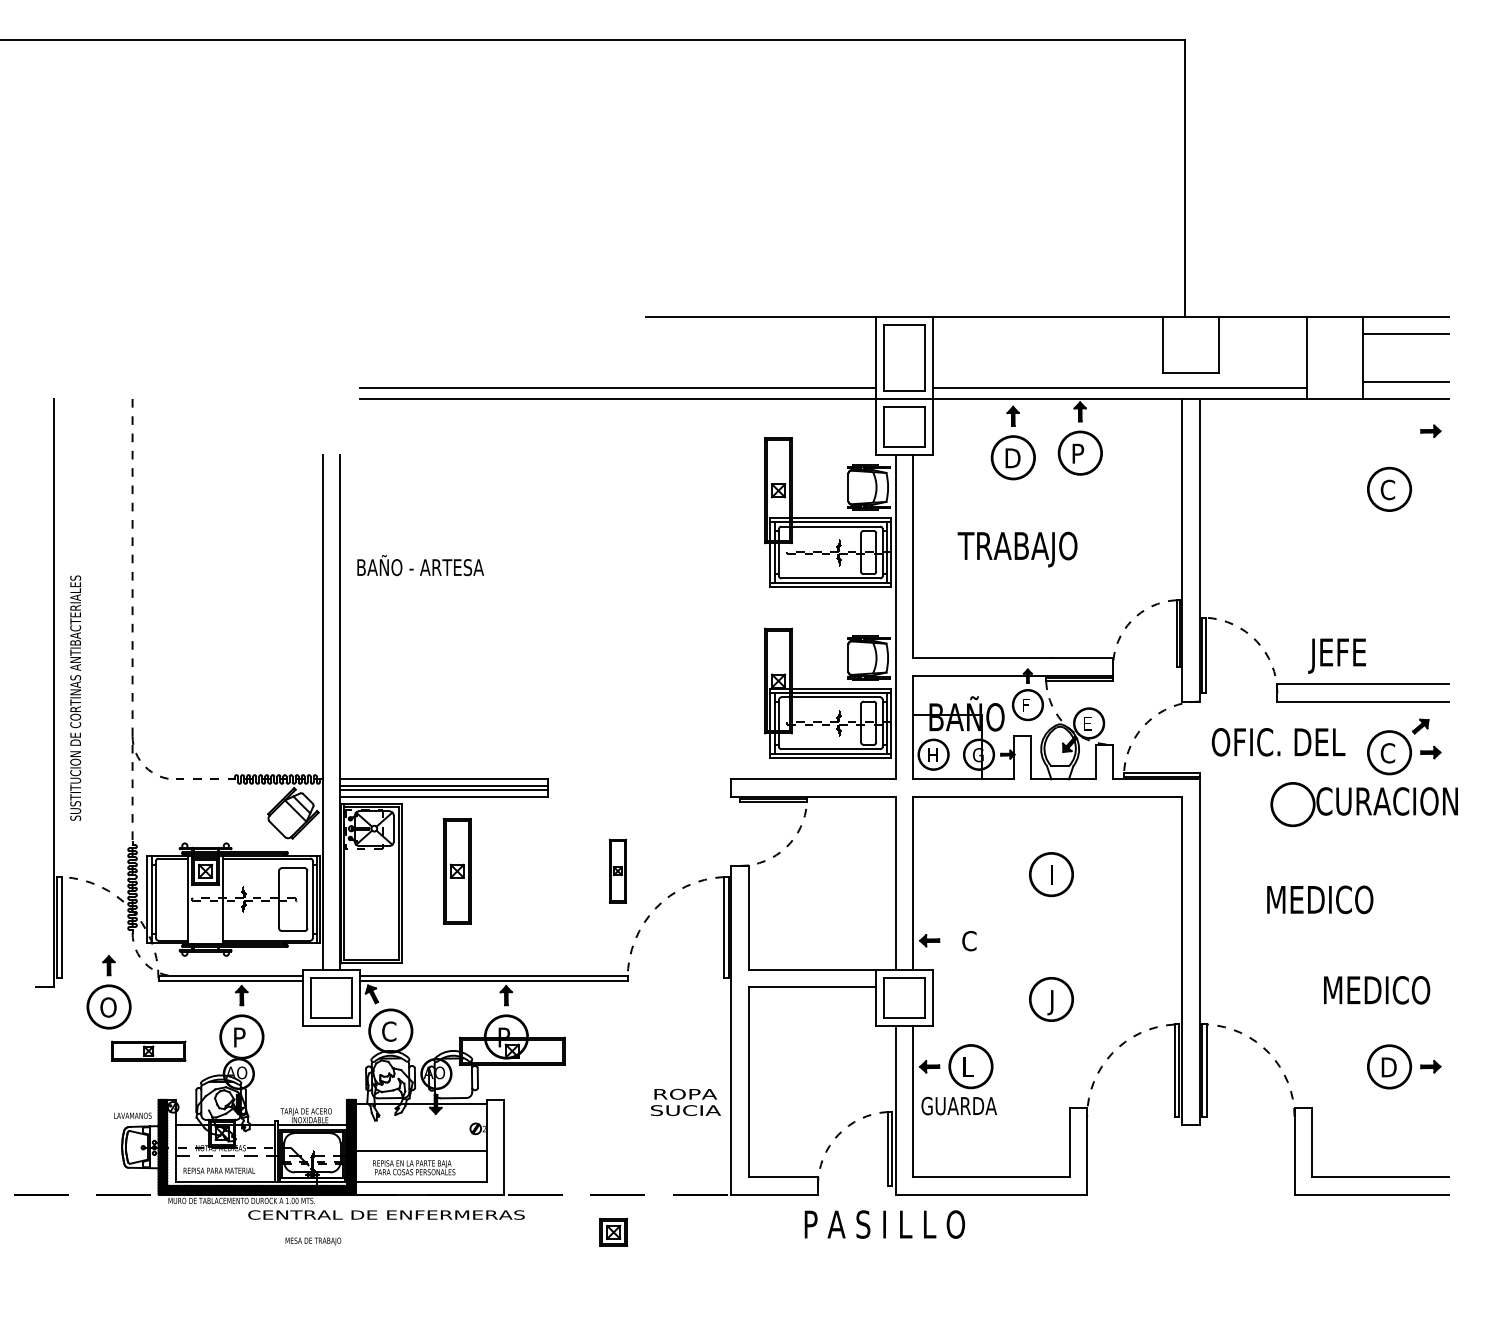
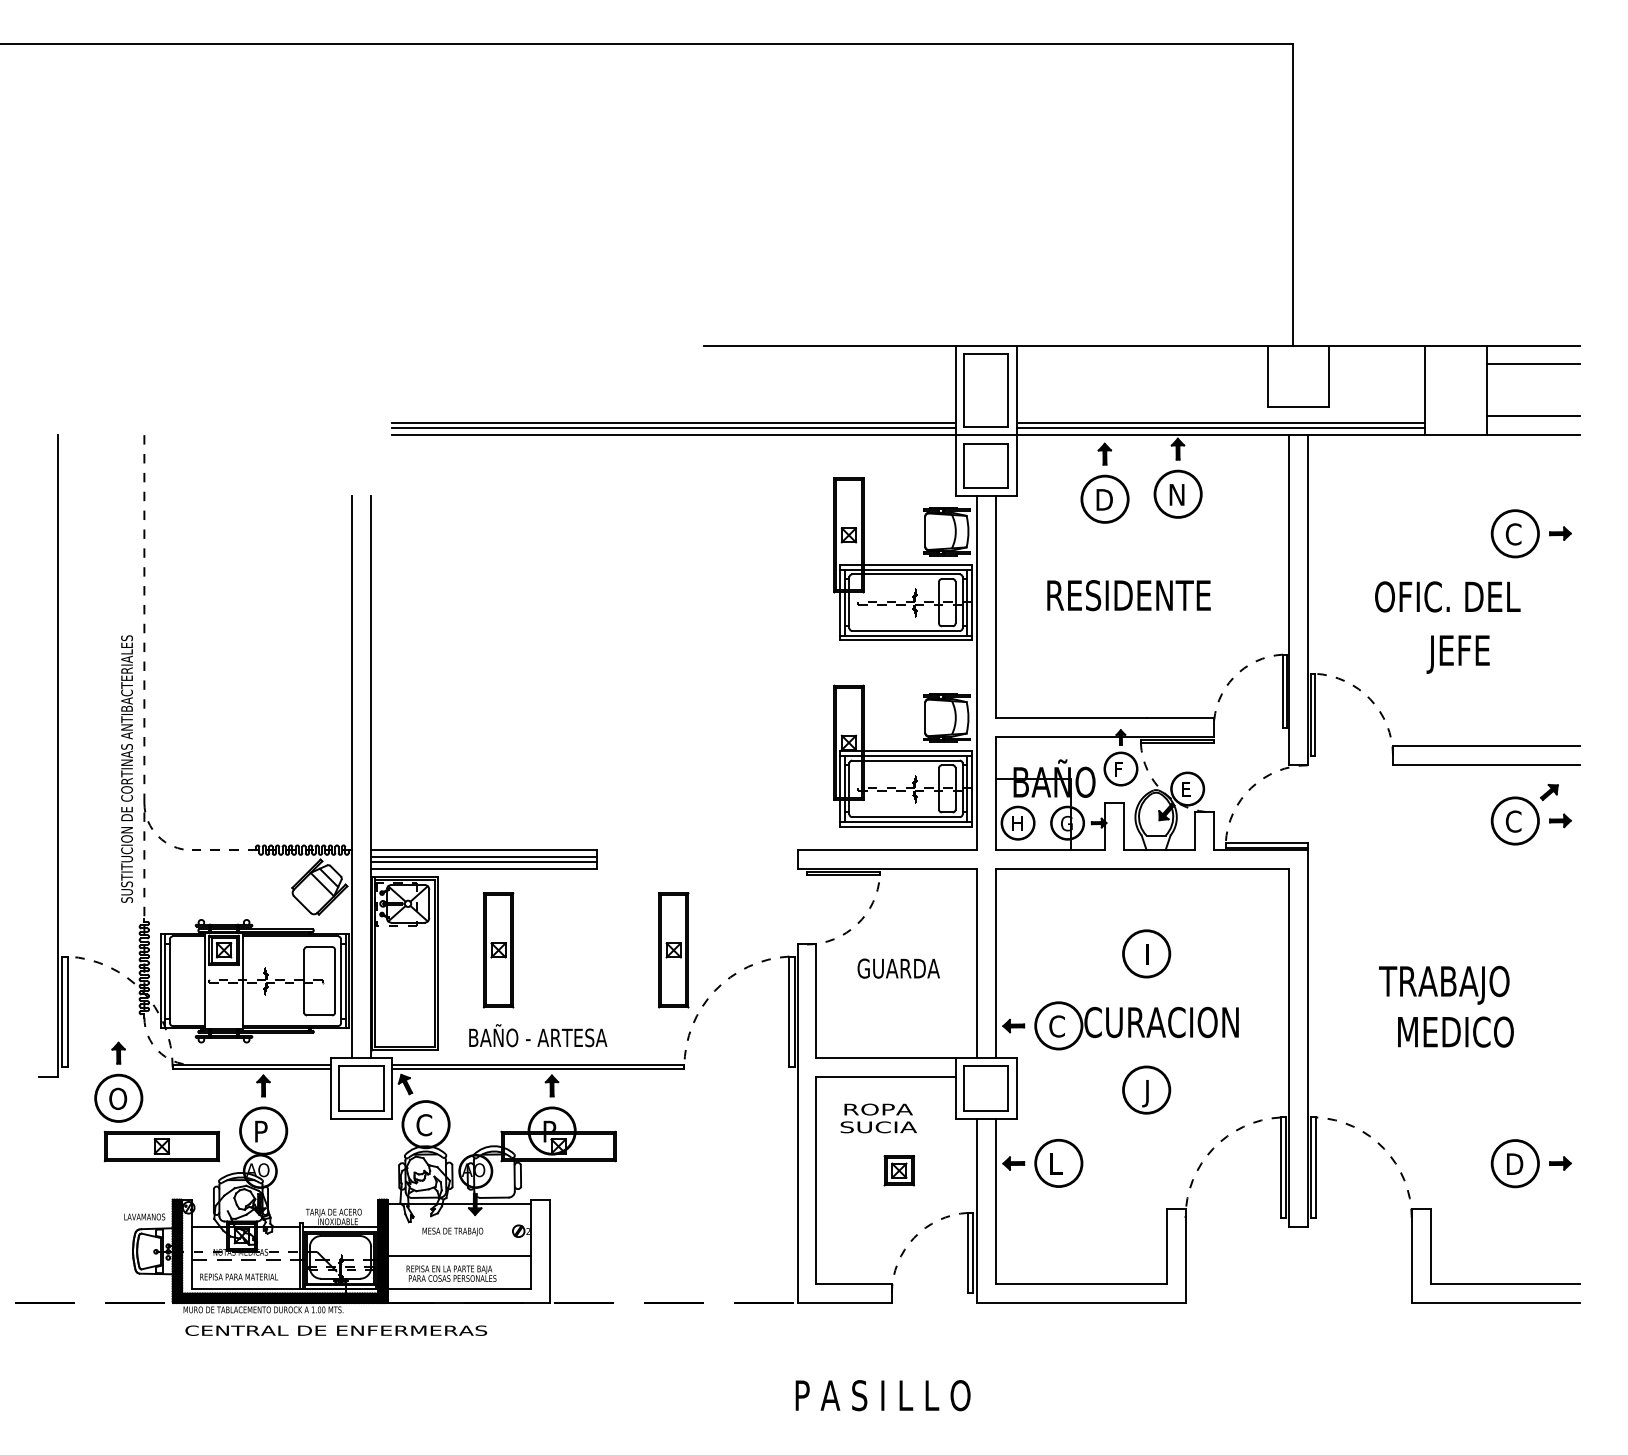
line: (617, 392) -> (673, 428), added
line: (1119, 392) -> (1220, 428), added
part: (1430, 430) -> (1560, 532), moved
text: (1080, 453) -> (1178, 494), P -> N
text: (1033, 549) -> (1127, 599), TRABAJO -> RESIDENTE
text: (420, 565) -> (538, 1035), moved
text: (1336, 655) -> (1457, 653), moved
text: (75, 697) -> (126, 768), moved
text: (1278, 742) -> (1447, 597), moved
part: (1363, 804) -> (1135, 1025), moved
part: (617, 870) -> (673, 949), size x1.67
text: (1324, 903) -> (1444, 985), MEDICO -> TRABAJO
text: (1377, 990) -> (1456, 1032), moved
part: (148, 1050) -> (161, 1145), size x1.43
text: (685, 1101) -> (878, 1117), moved
text: (958, 1105) -> (897, 967), moved
text: (386, 1214) -> (336, 1330), moved
text: (884, 1224) -> (882, 1395), moved
part: (613, 1231) -> (899, 1169), moved
text: (313, 1241) -> (452, 1231), moved

